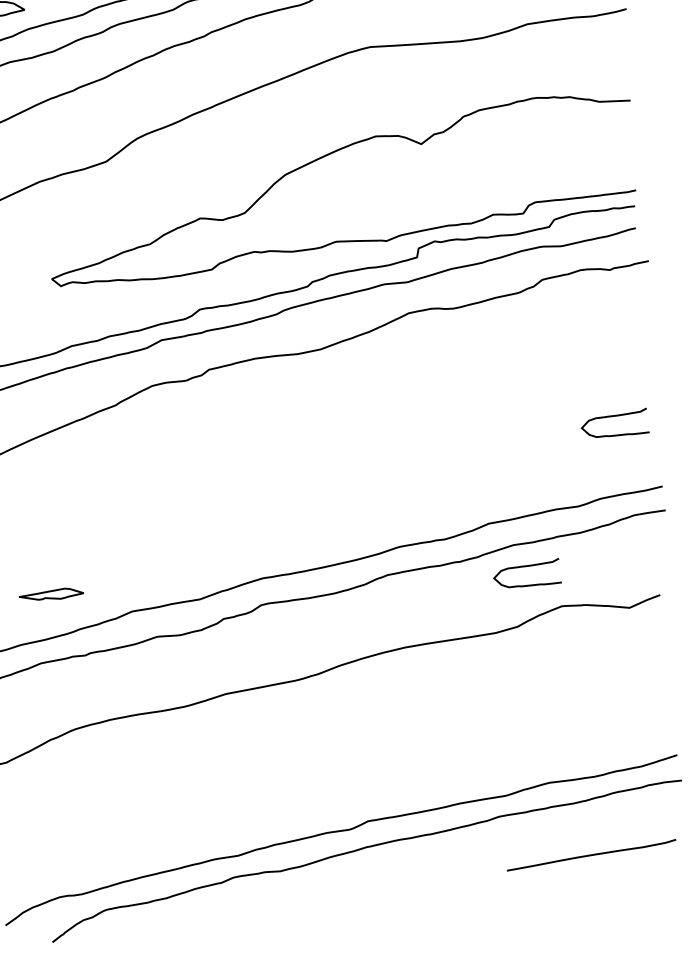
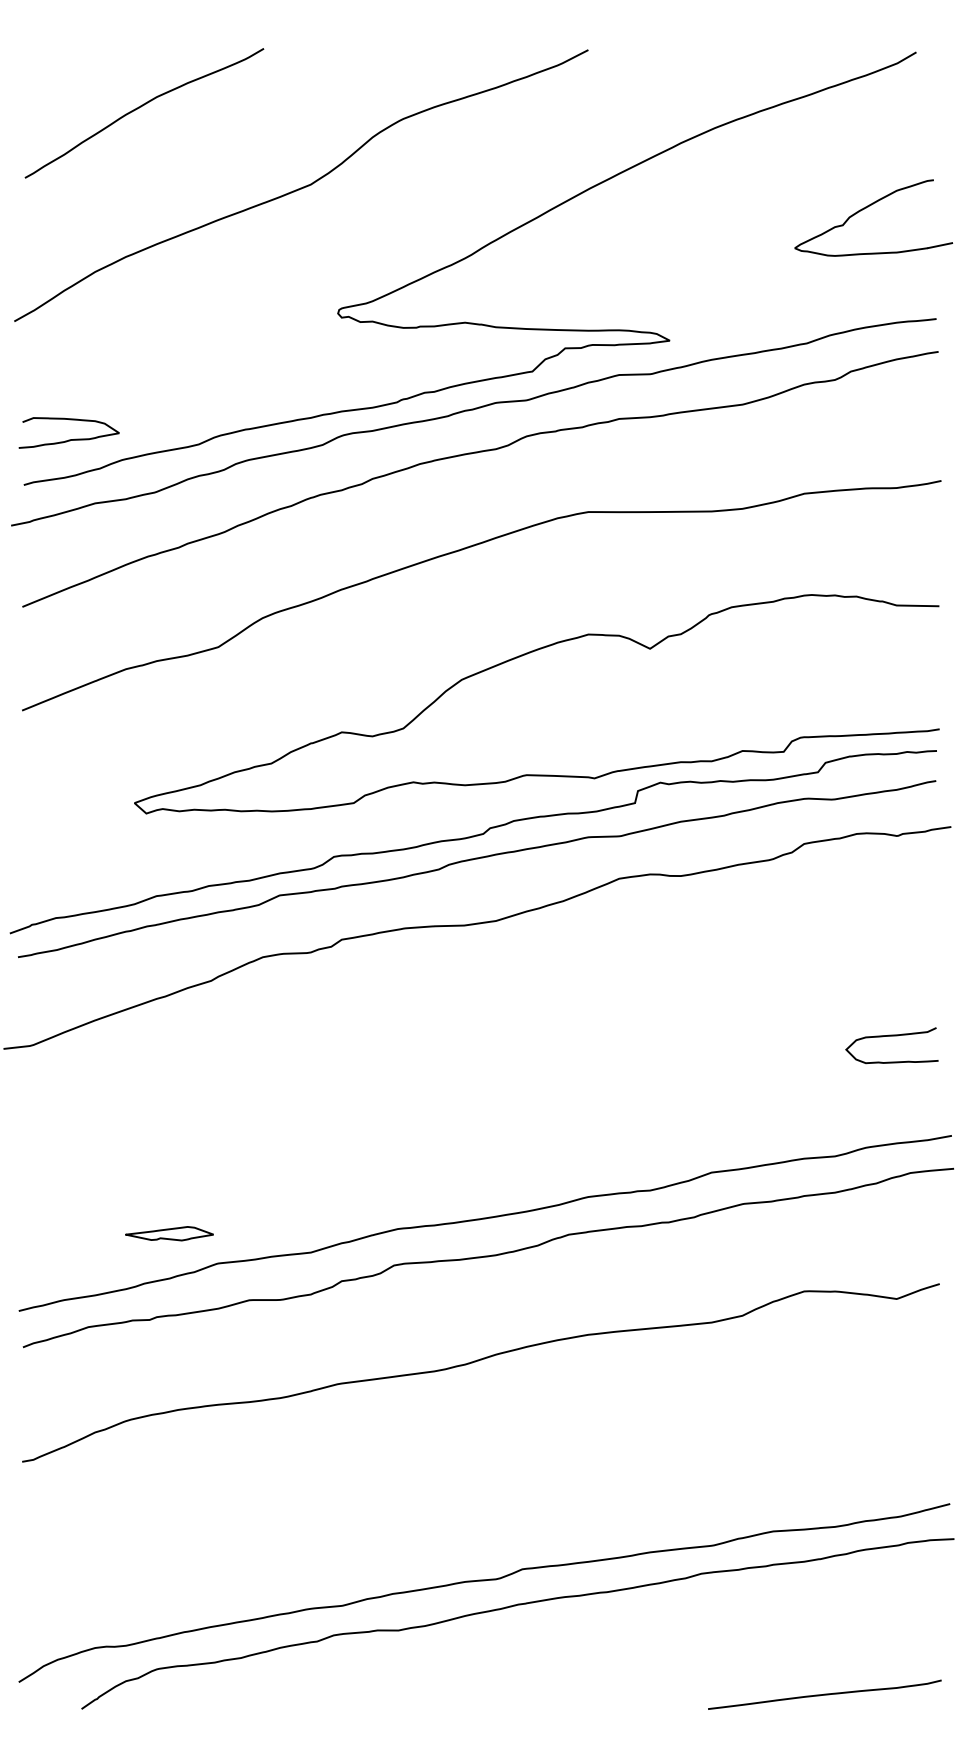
curve: (526, 566) -> (759, 1234), removed
part: (51, 594) -> (169, 1233), moved
curve: (591, 855) -> (824, 1694), moved

